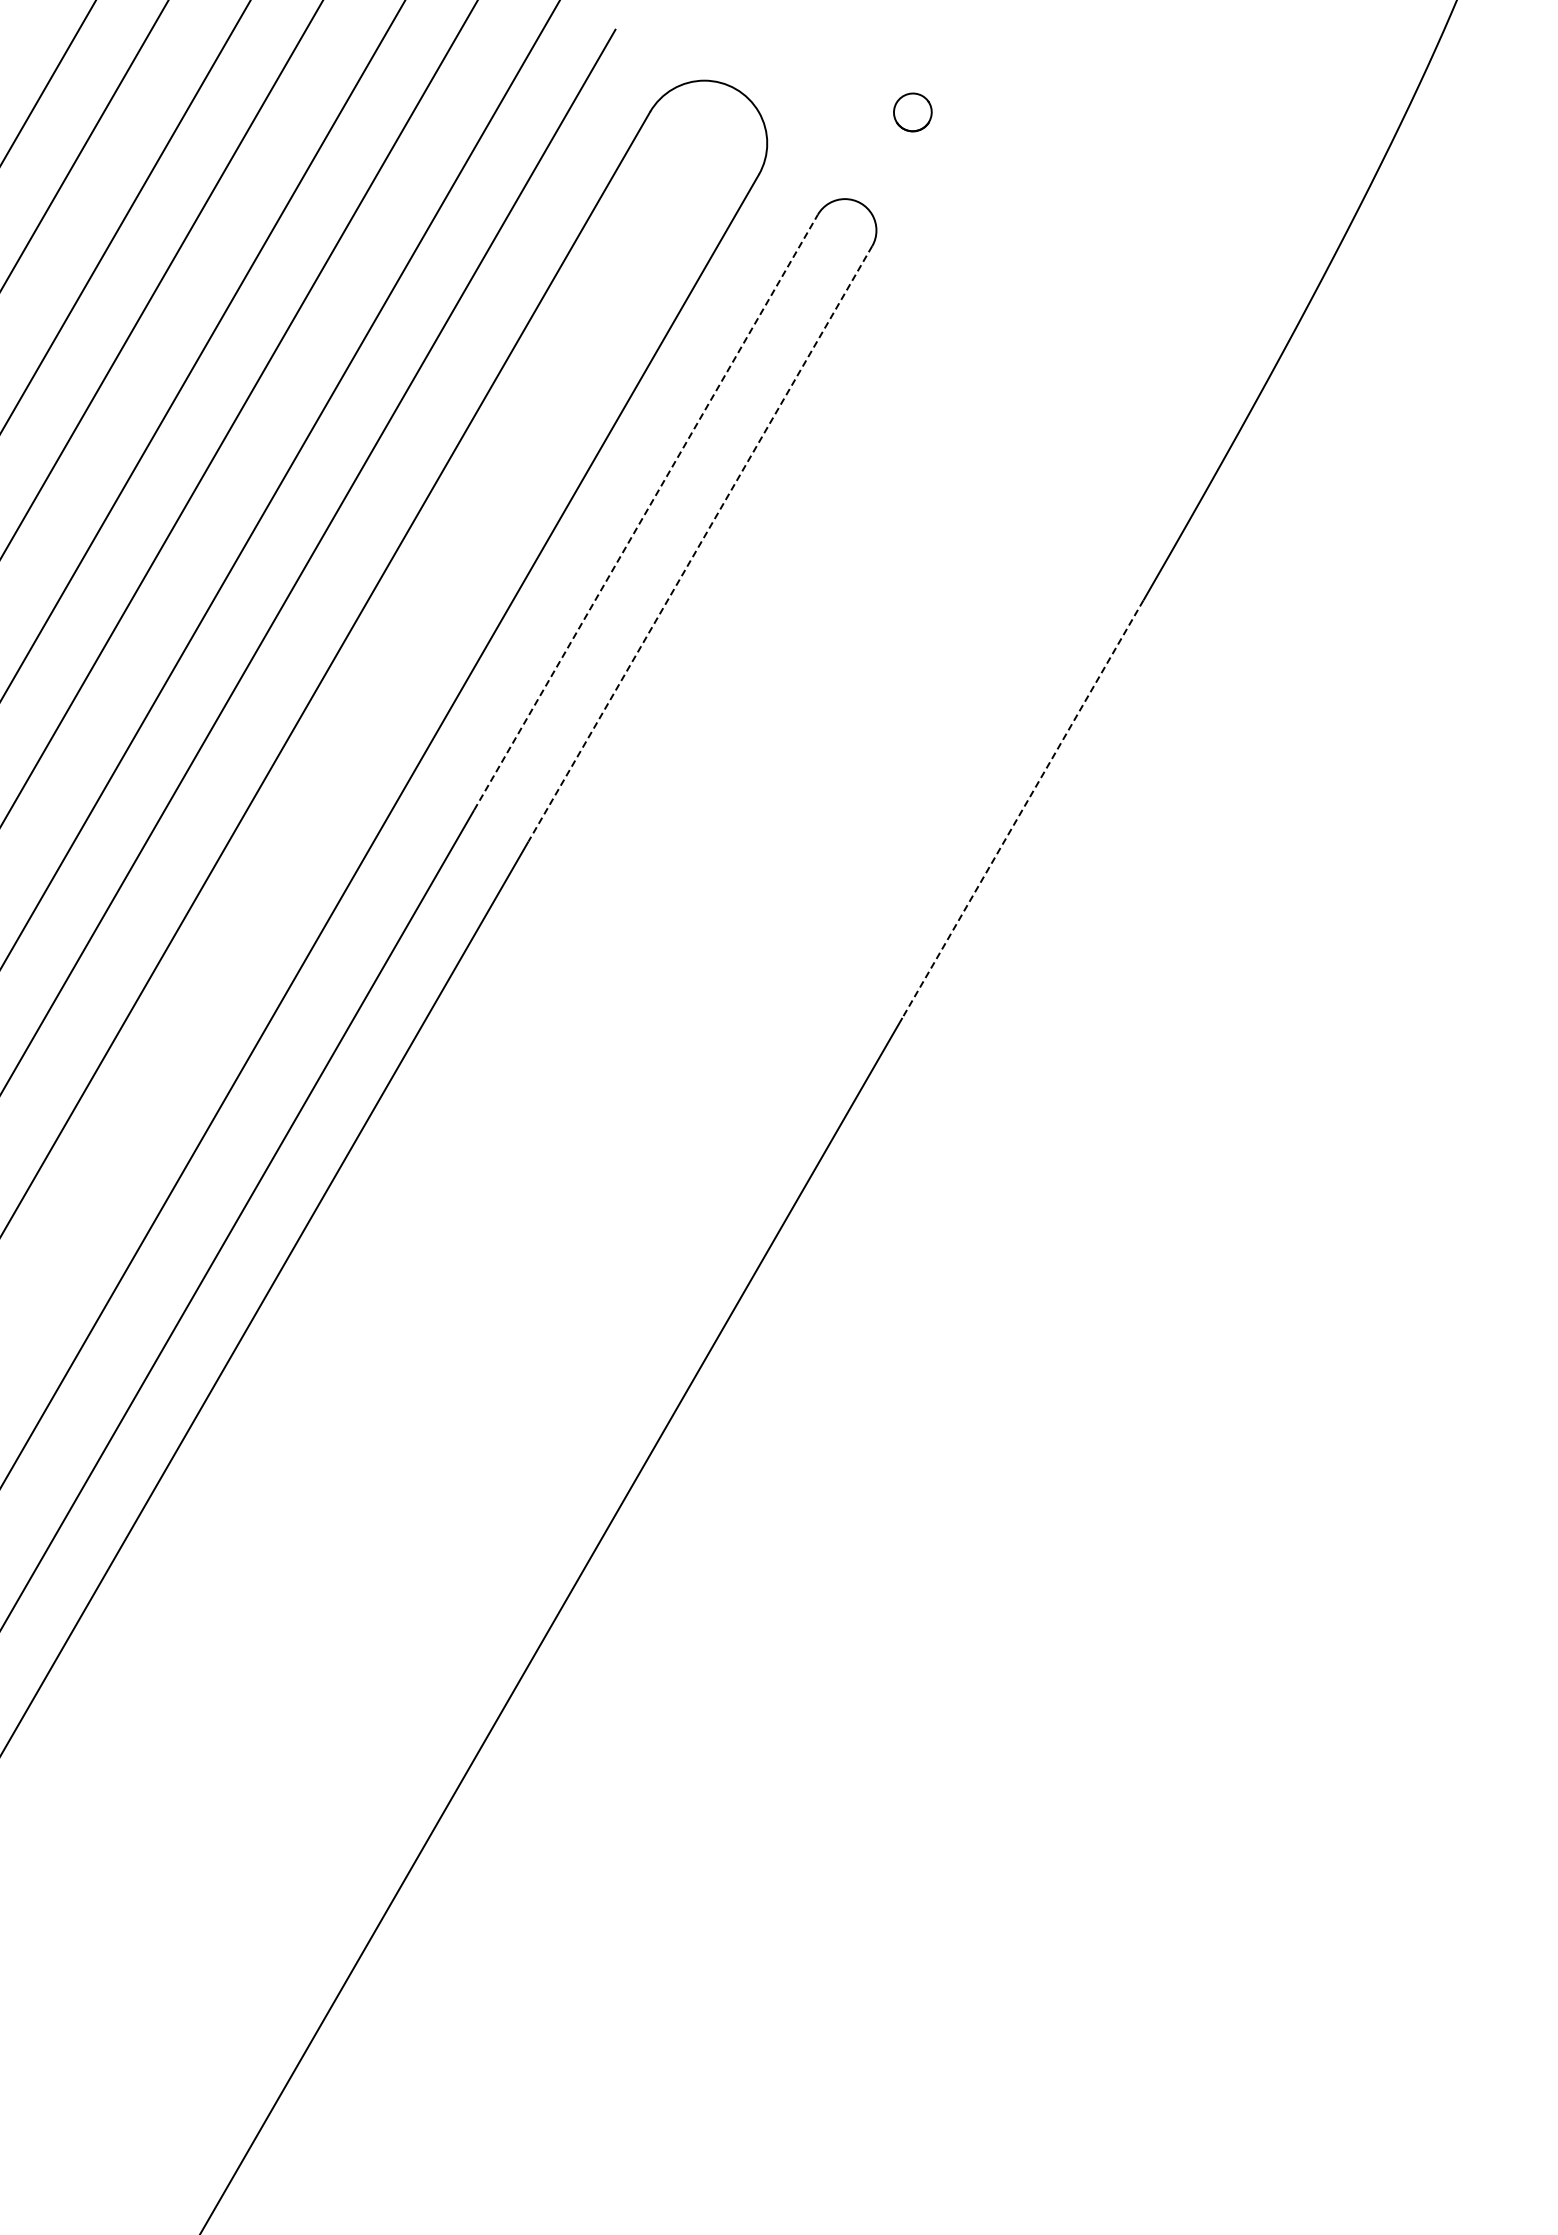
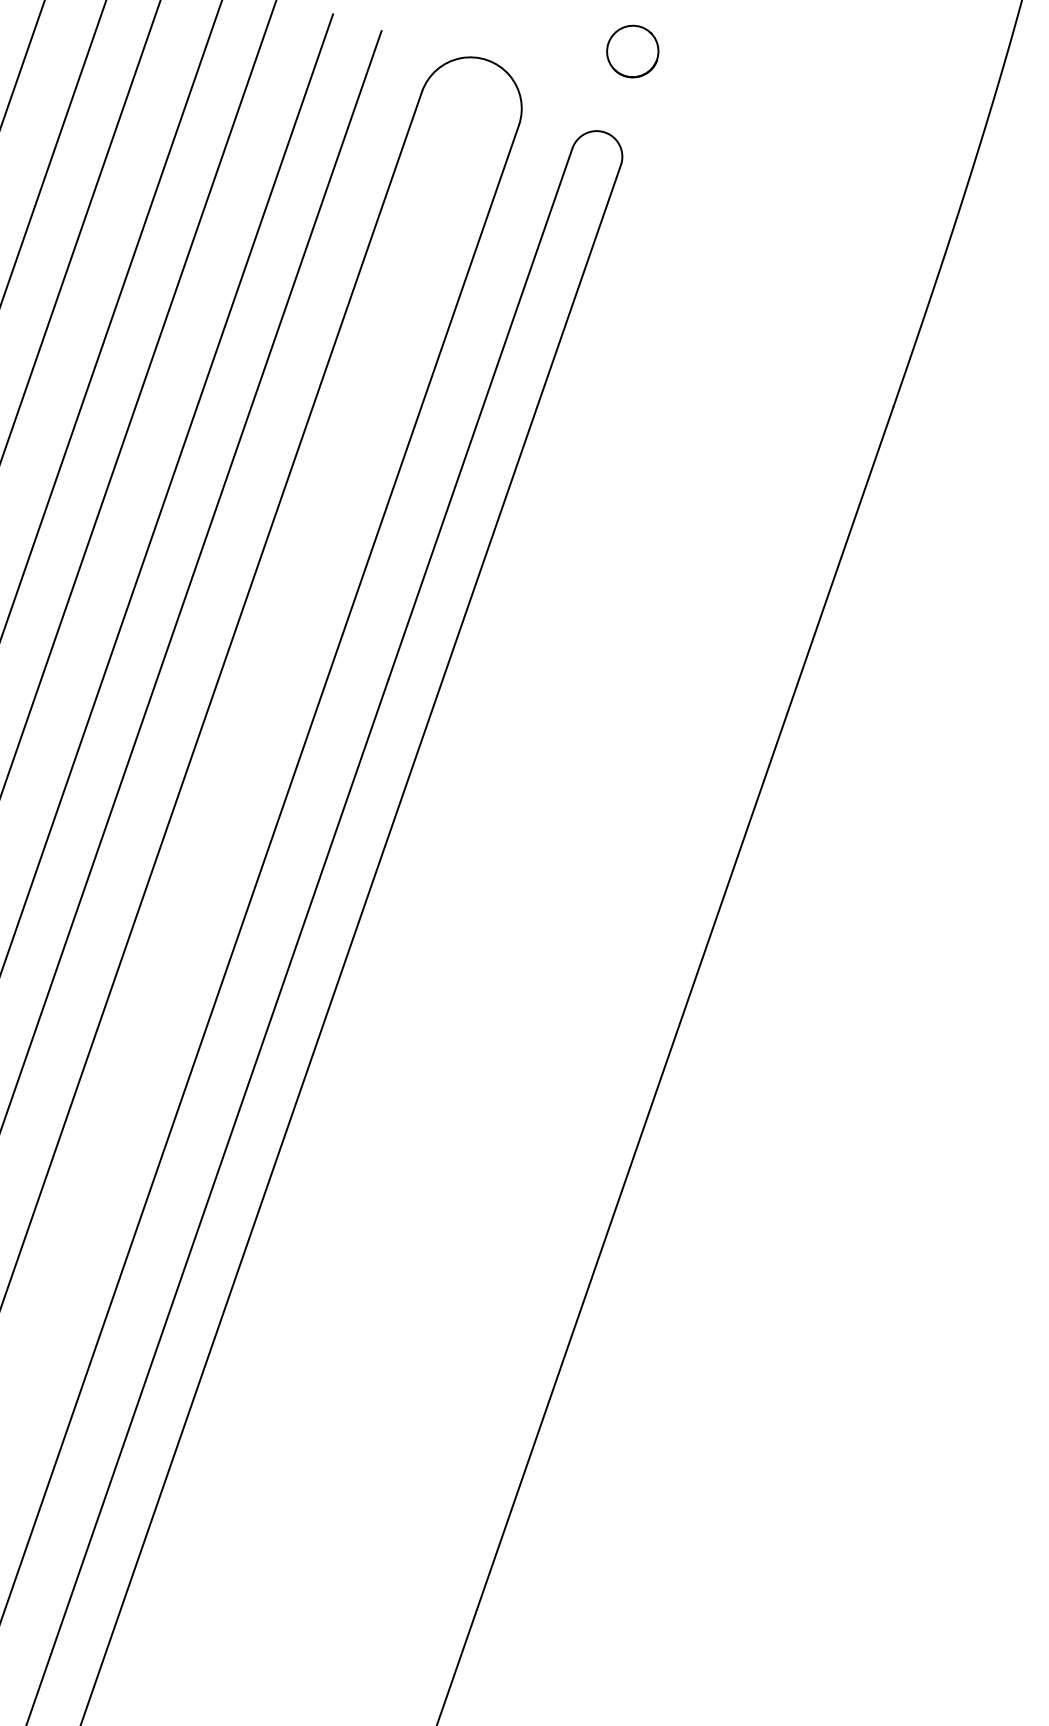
part: (912, 112) -> (632, 51), size x1.67
line: (646, 512) -> (480, 413), dashed -> solid
line: (700, 543) -> (529, 430), dashed -> solid
line: (1022, 809) -> (828, 593), dashed -> solid

